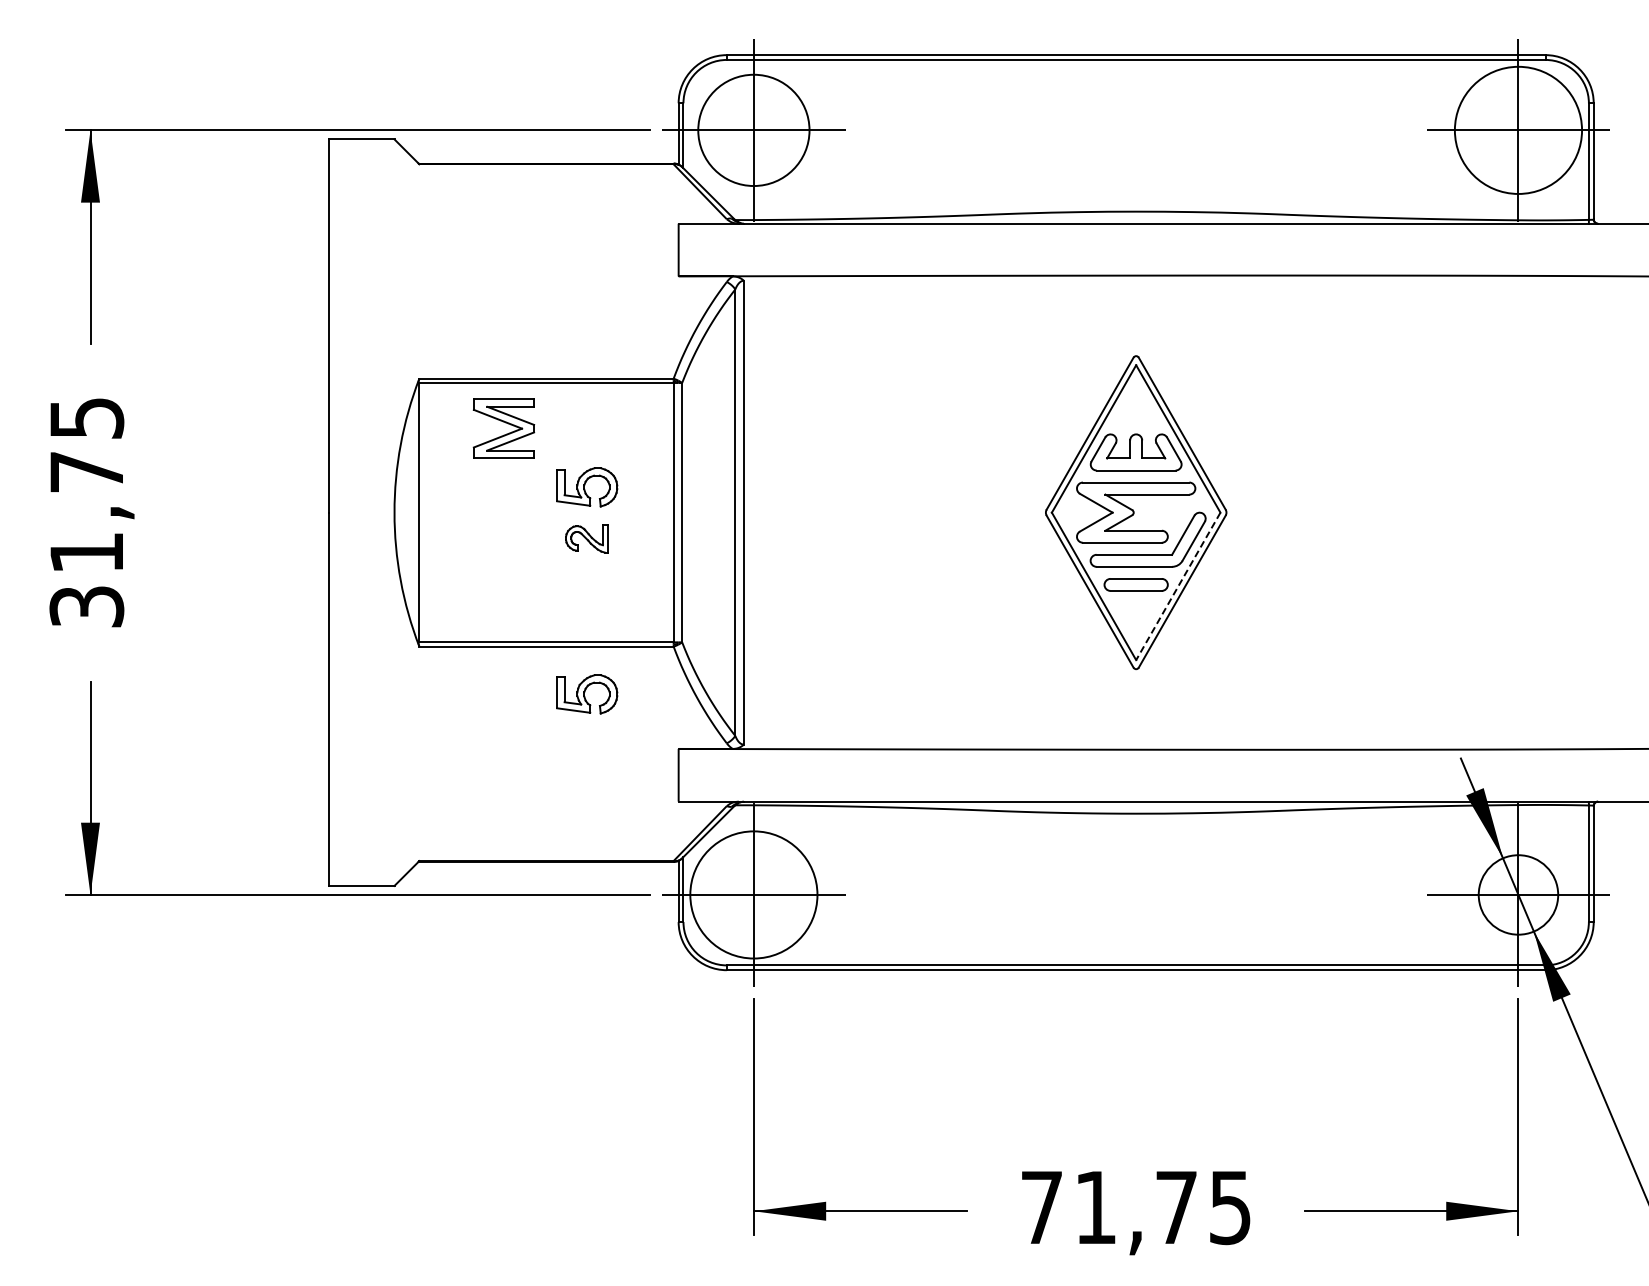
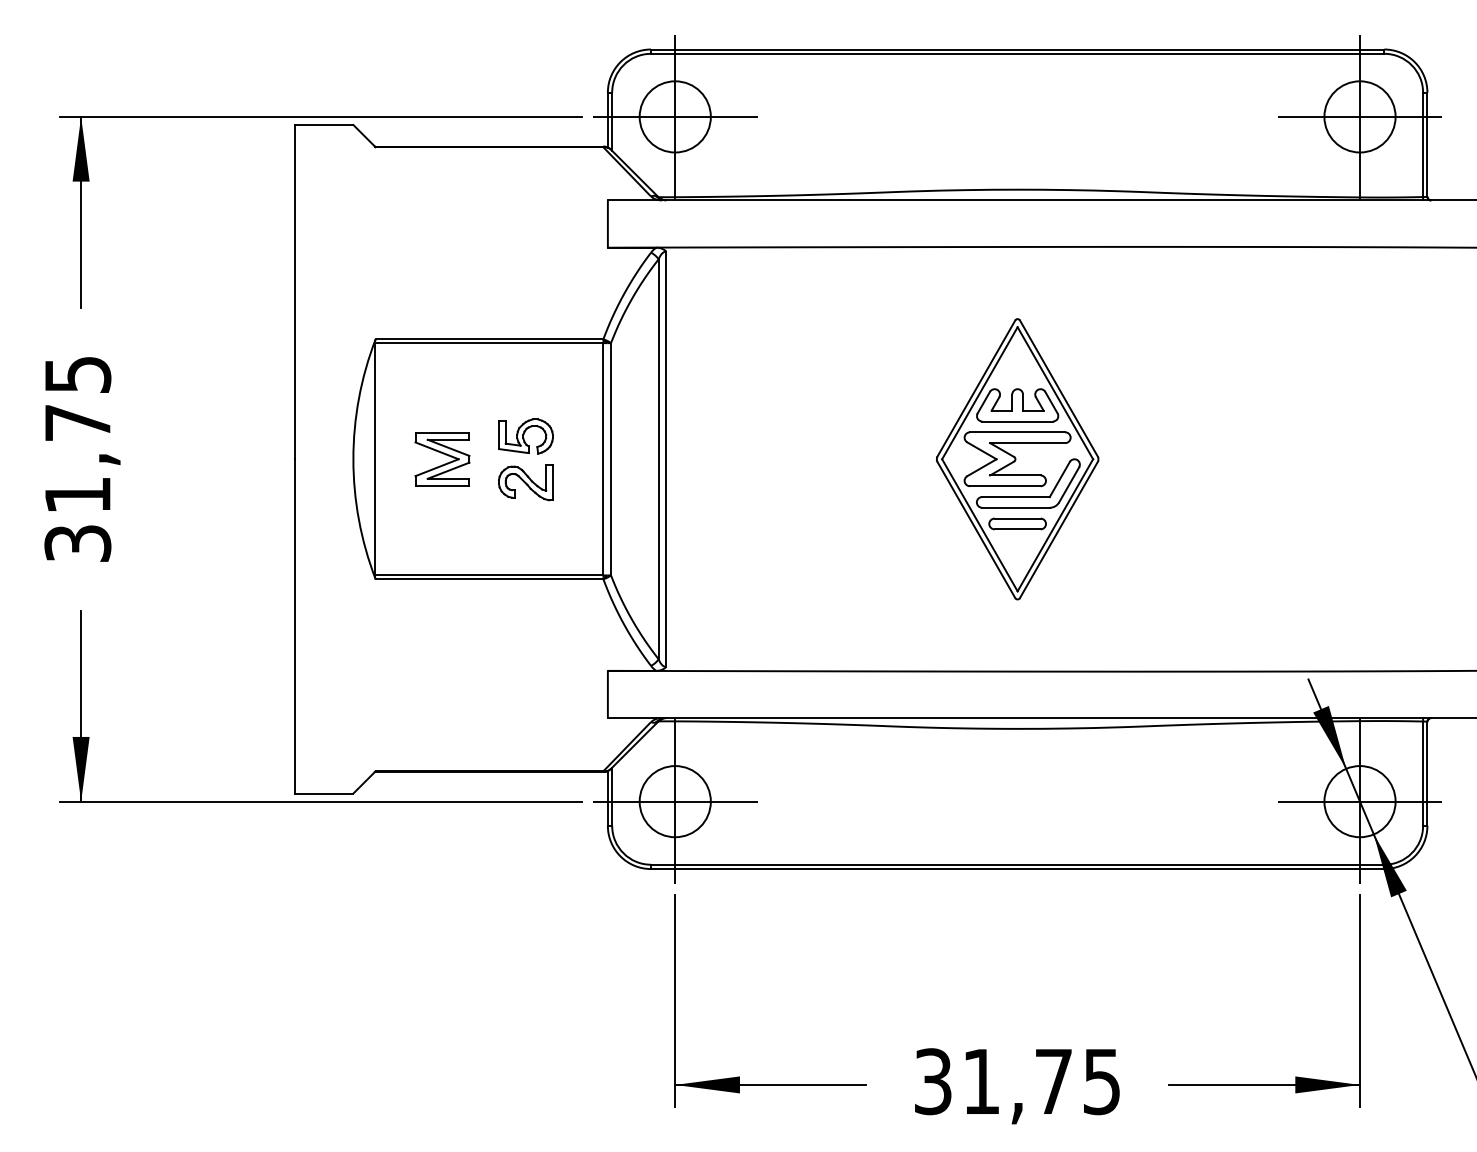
circle: (753, 130) -> (674, 117), size x0.71
circle: (1518, 130) -> (1360, 117), size x0.62
part: (503, 428) -> (442, 459), moved
part: (586, 538) -> (525, 482), size x1.43
line: (1178, 586) -> (1055, 525), dashed -> solid
part: (587, 694) -> (526, 622), removed
circle: (753, 894) -> (674, 801), size x0.62
text: (1041, 1207) -> (932, 1081), 71,75 -> 31,75

